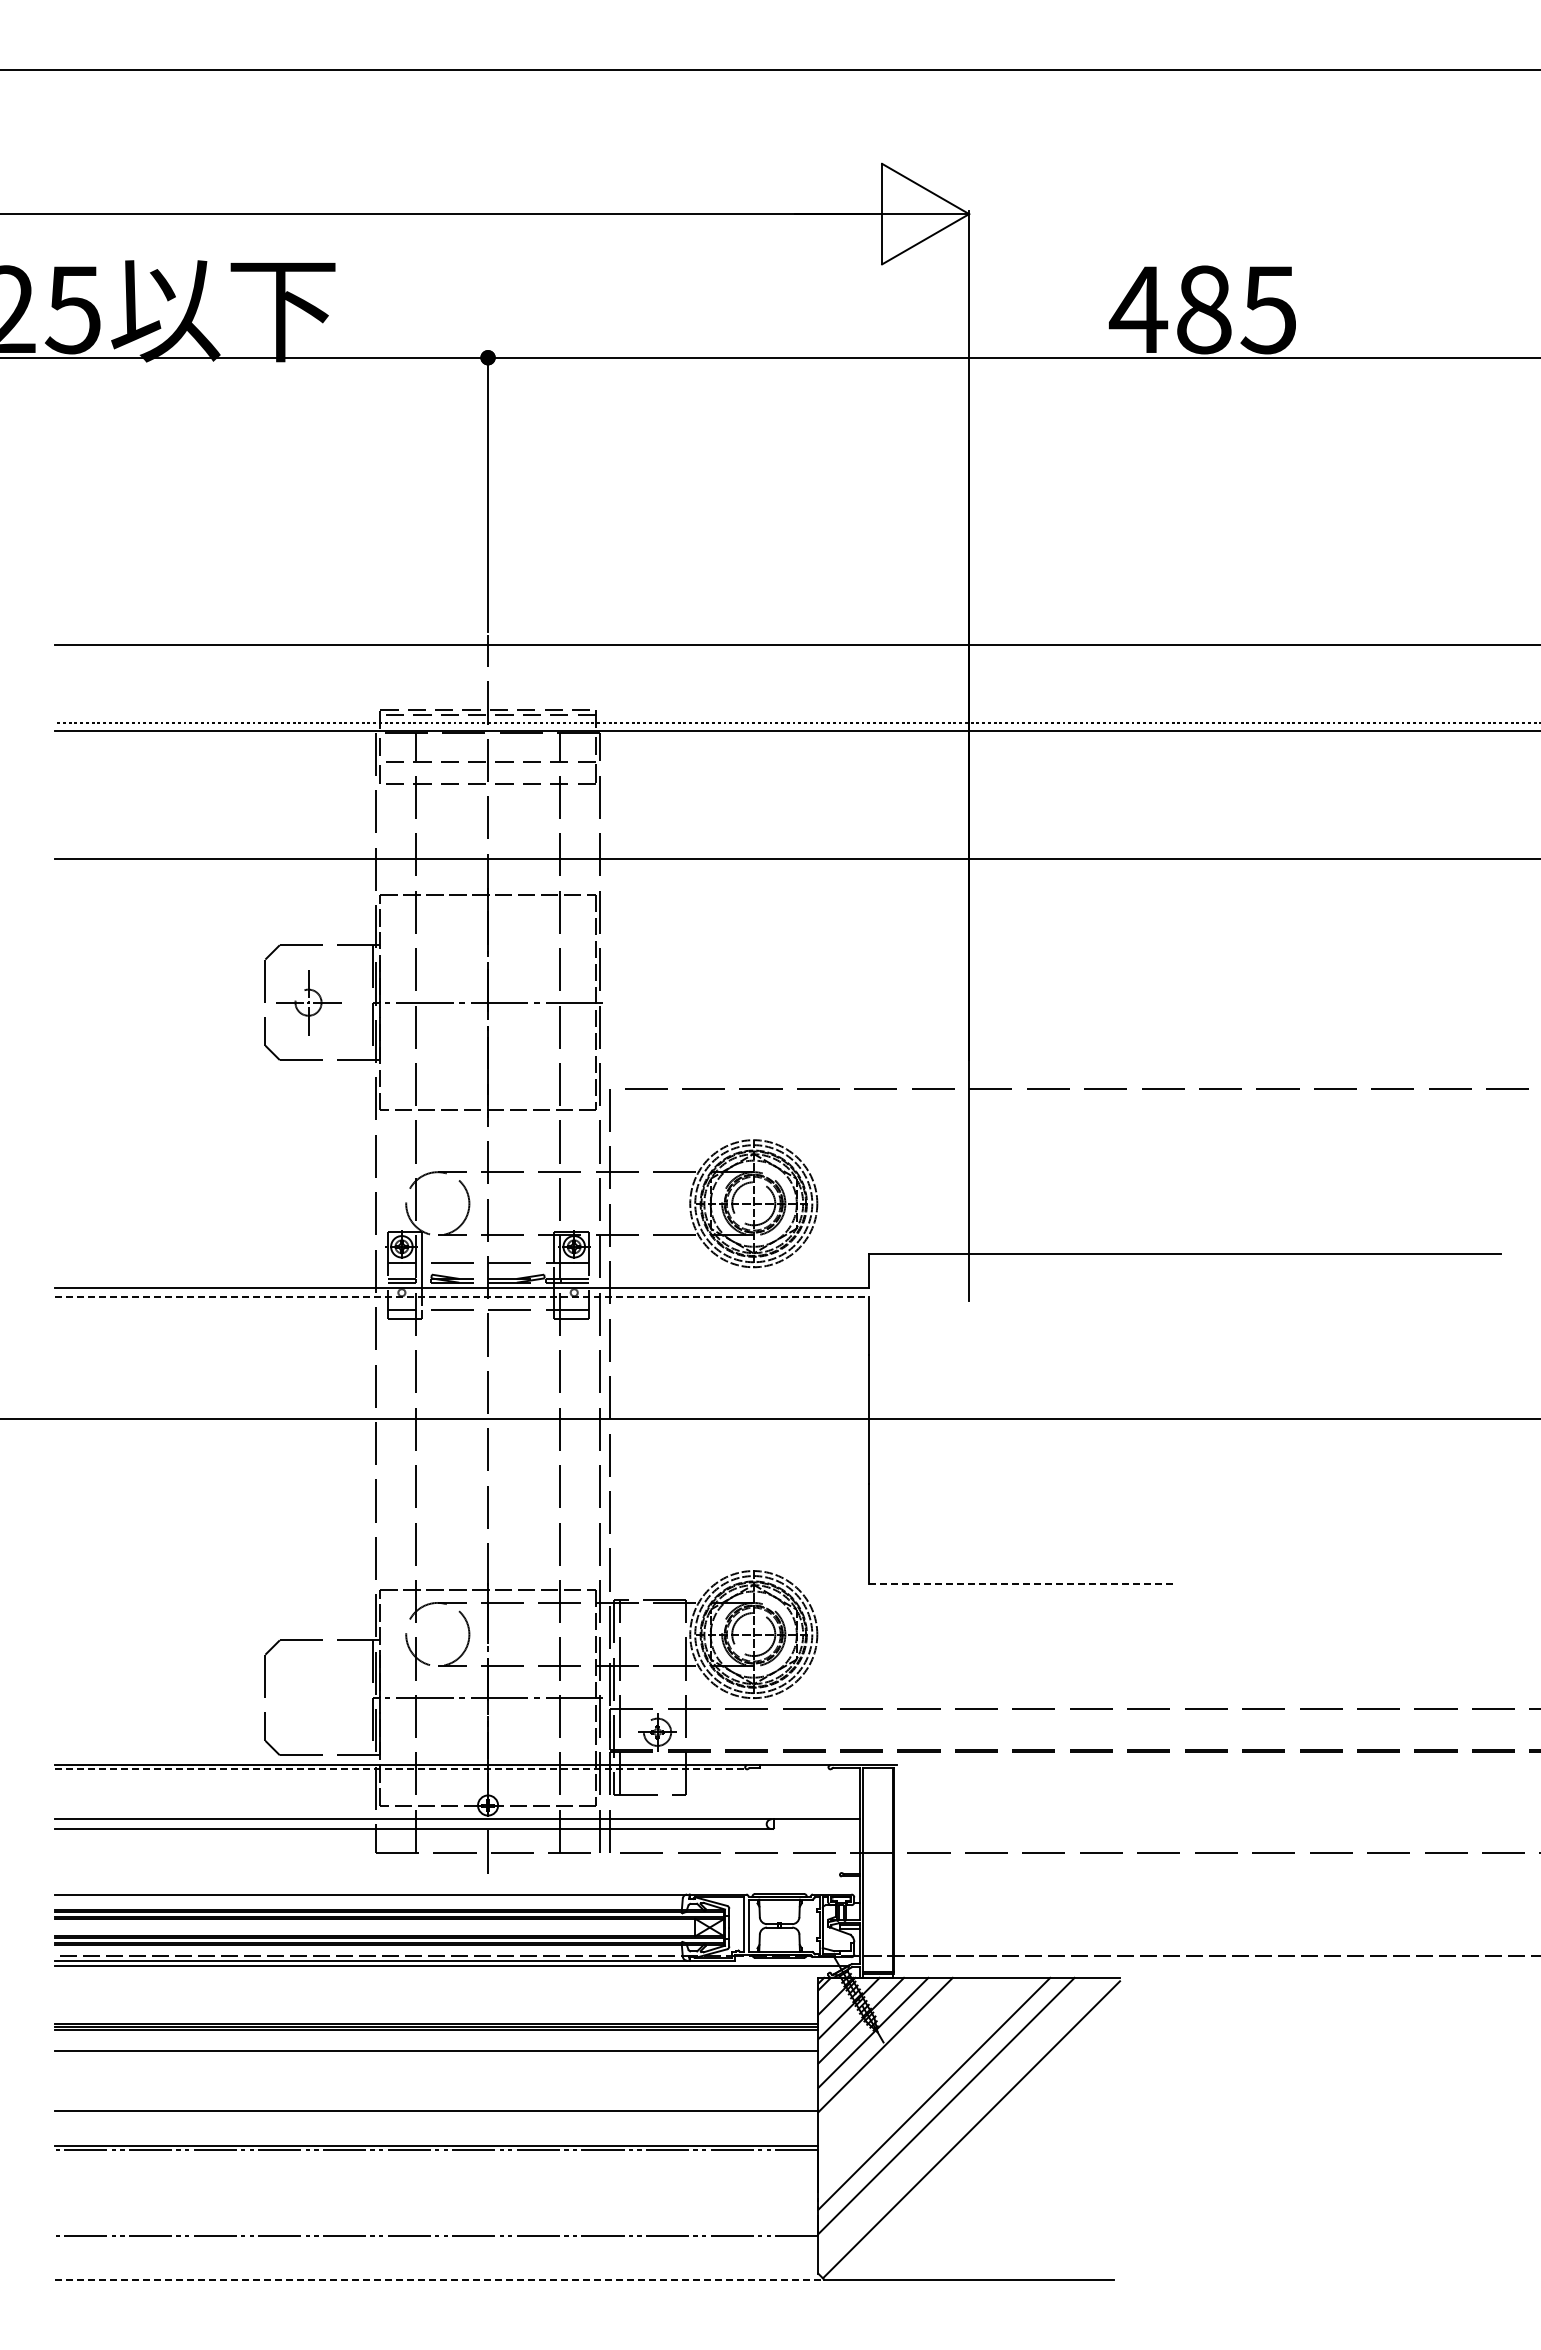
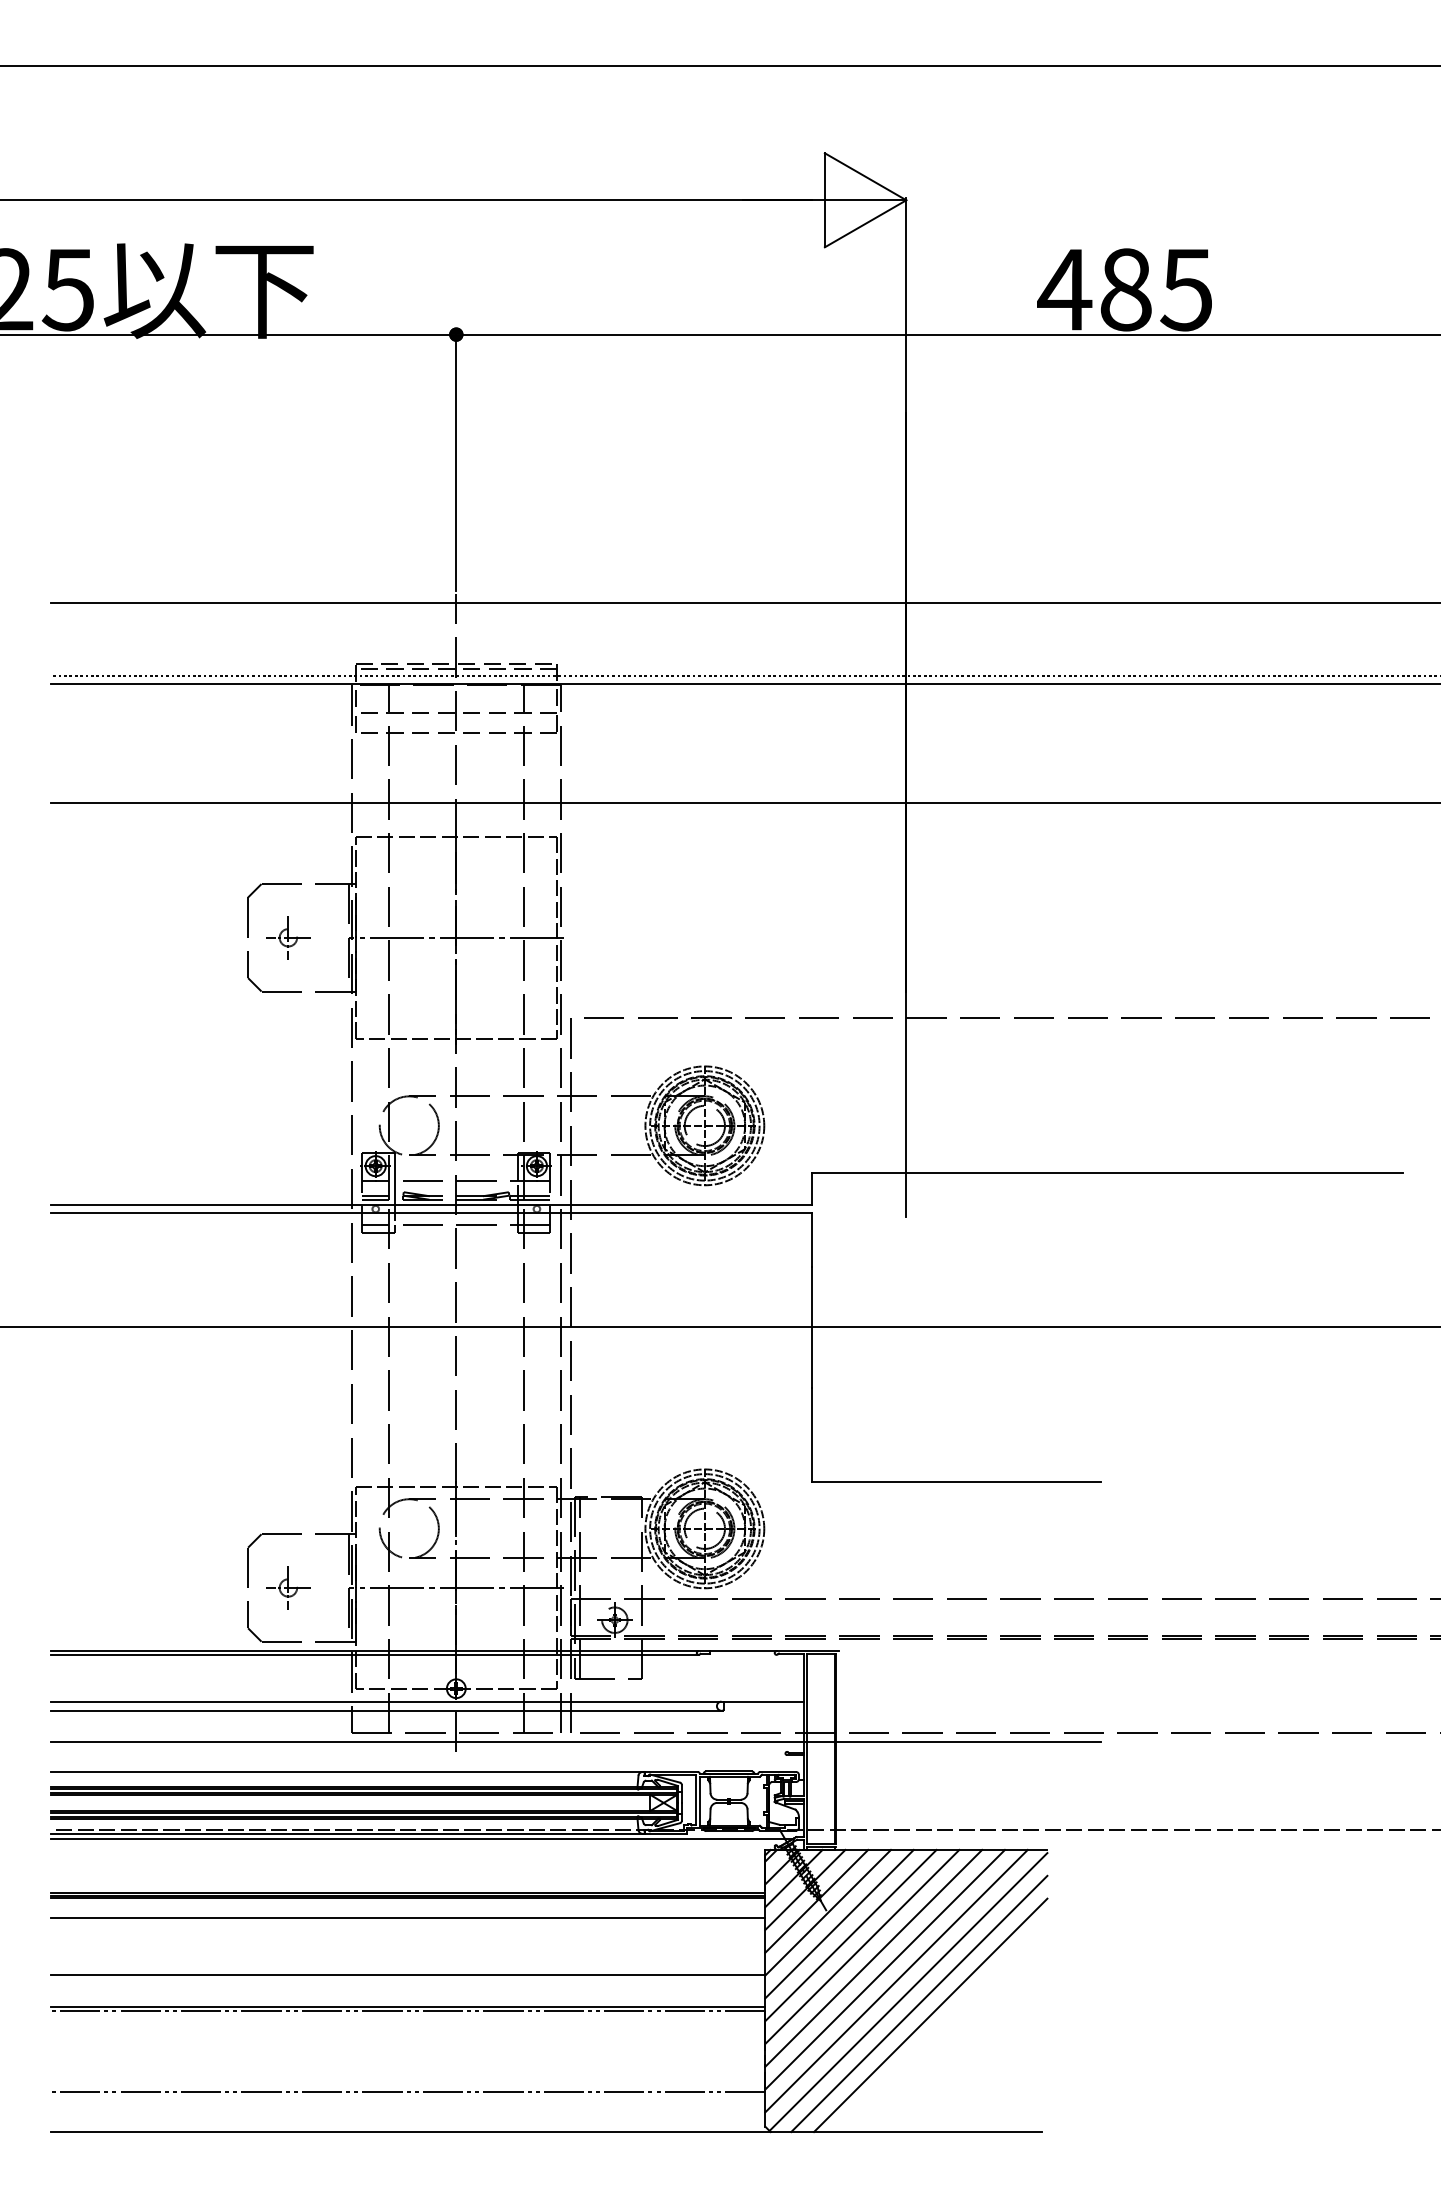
part: (308, 1002) -> (288, 937), size x0.71
line: (461, 1297) -> (431, 1213), dashed -> solid
line: (1023, 1584) -> (957, 1482), dashed -> solid
part: (308, 1697) -> (288, 1587), added
line: (401, 1769) -> (375, 1655), dashed -> solid
line: (615, 1862) -> (575, 1742), added
line: (897, 2056) -> (839, 1923), added
line: (909, 2069) -> (850, 1935), added
line: (921, 2081) -> (861, 1946), added
line: (958, 2117) -> (896, 1980), added
line: (983, 2142) -> (919, 2003), added
line: (995, 2154) -> (930, 2015), added
line: (439, 2279) -> (410, 2132), dashed -> solid

